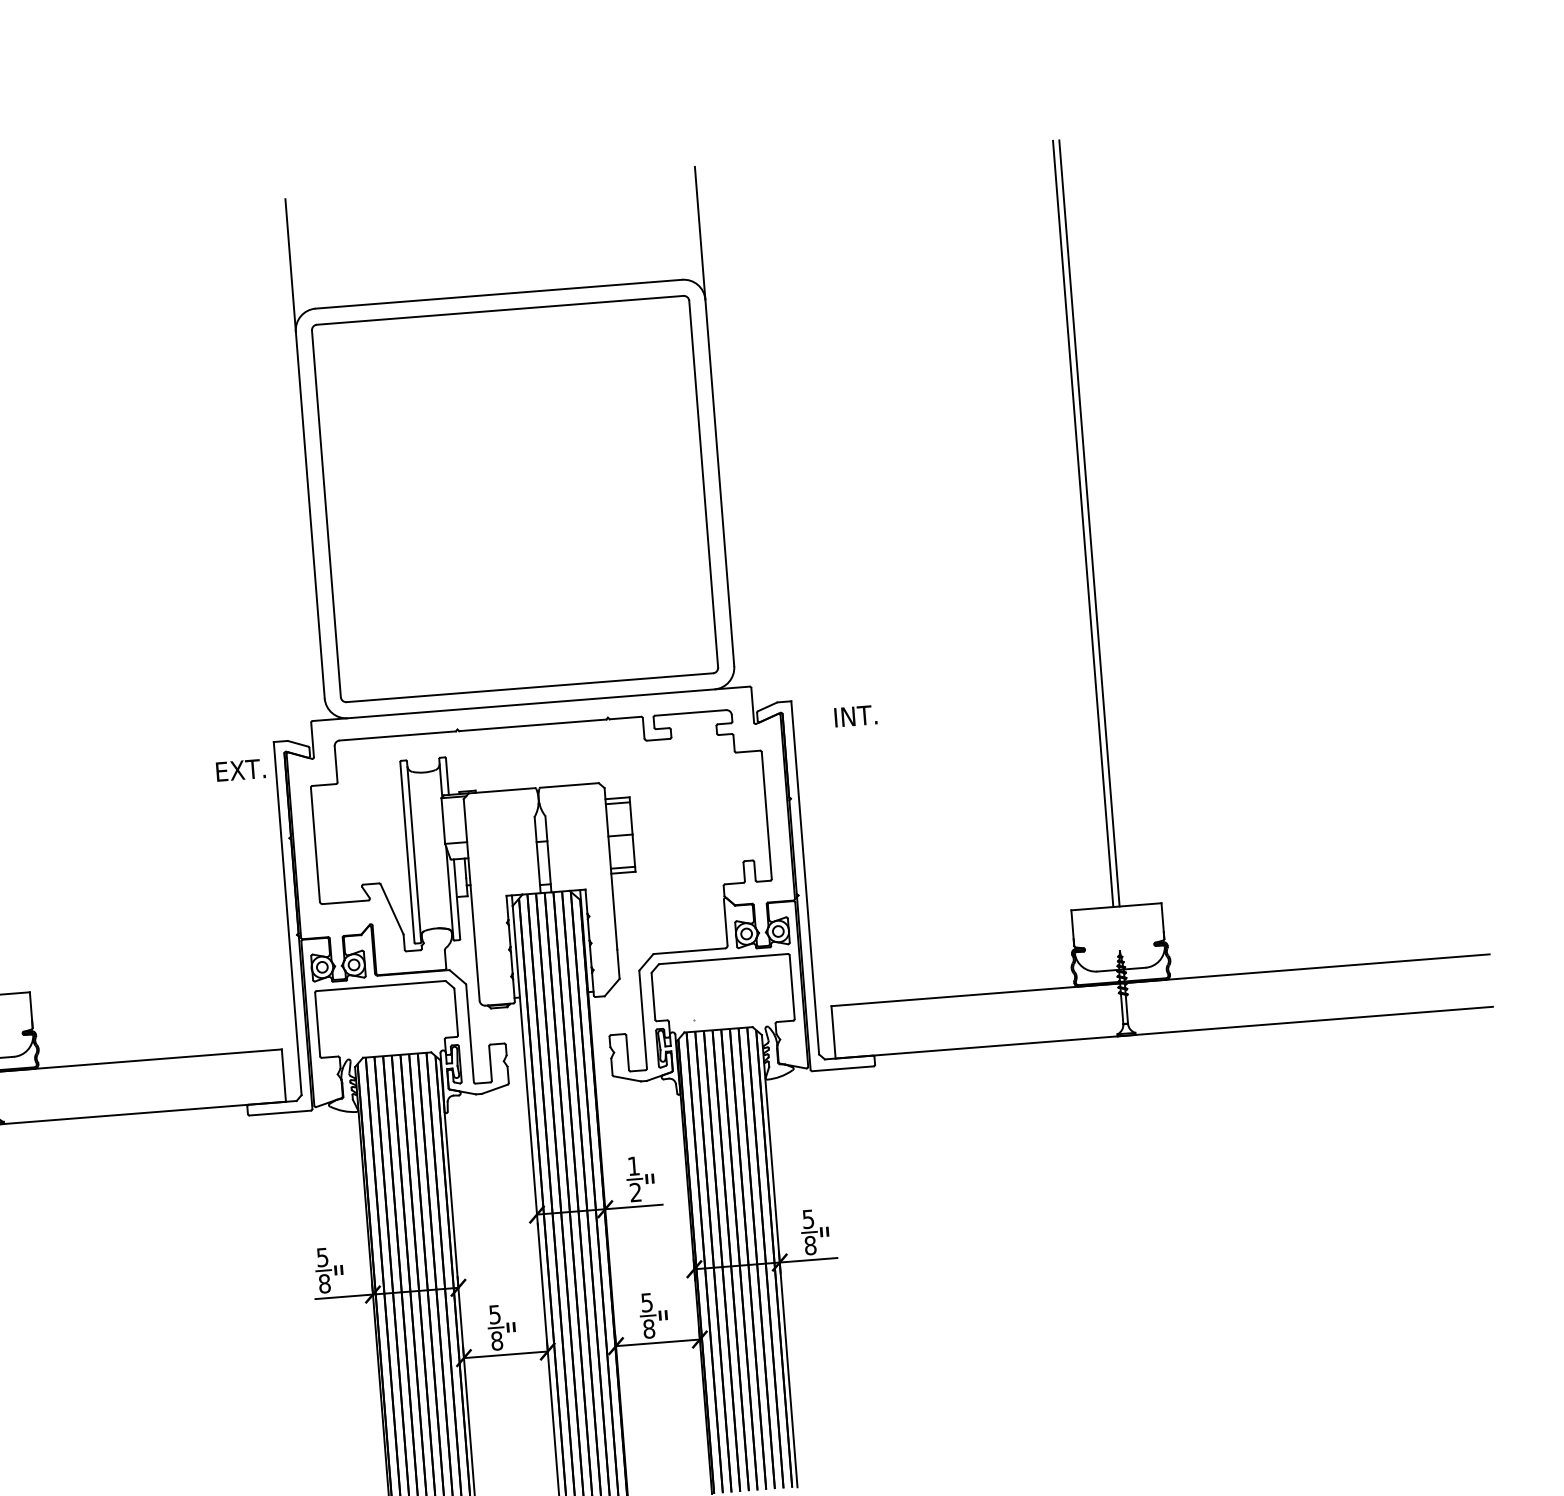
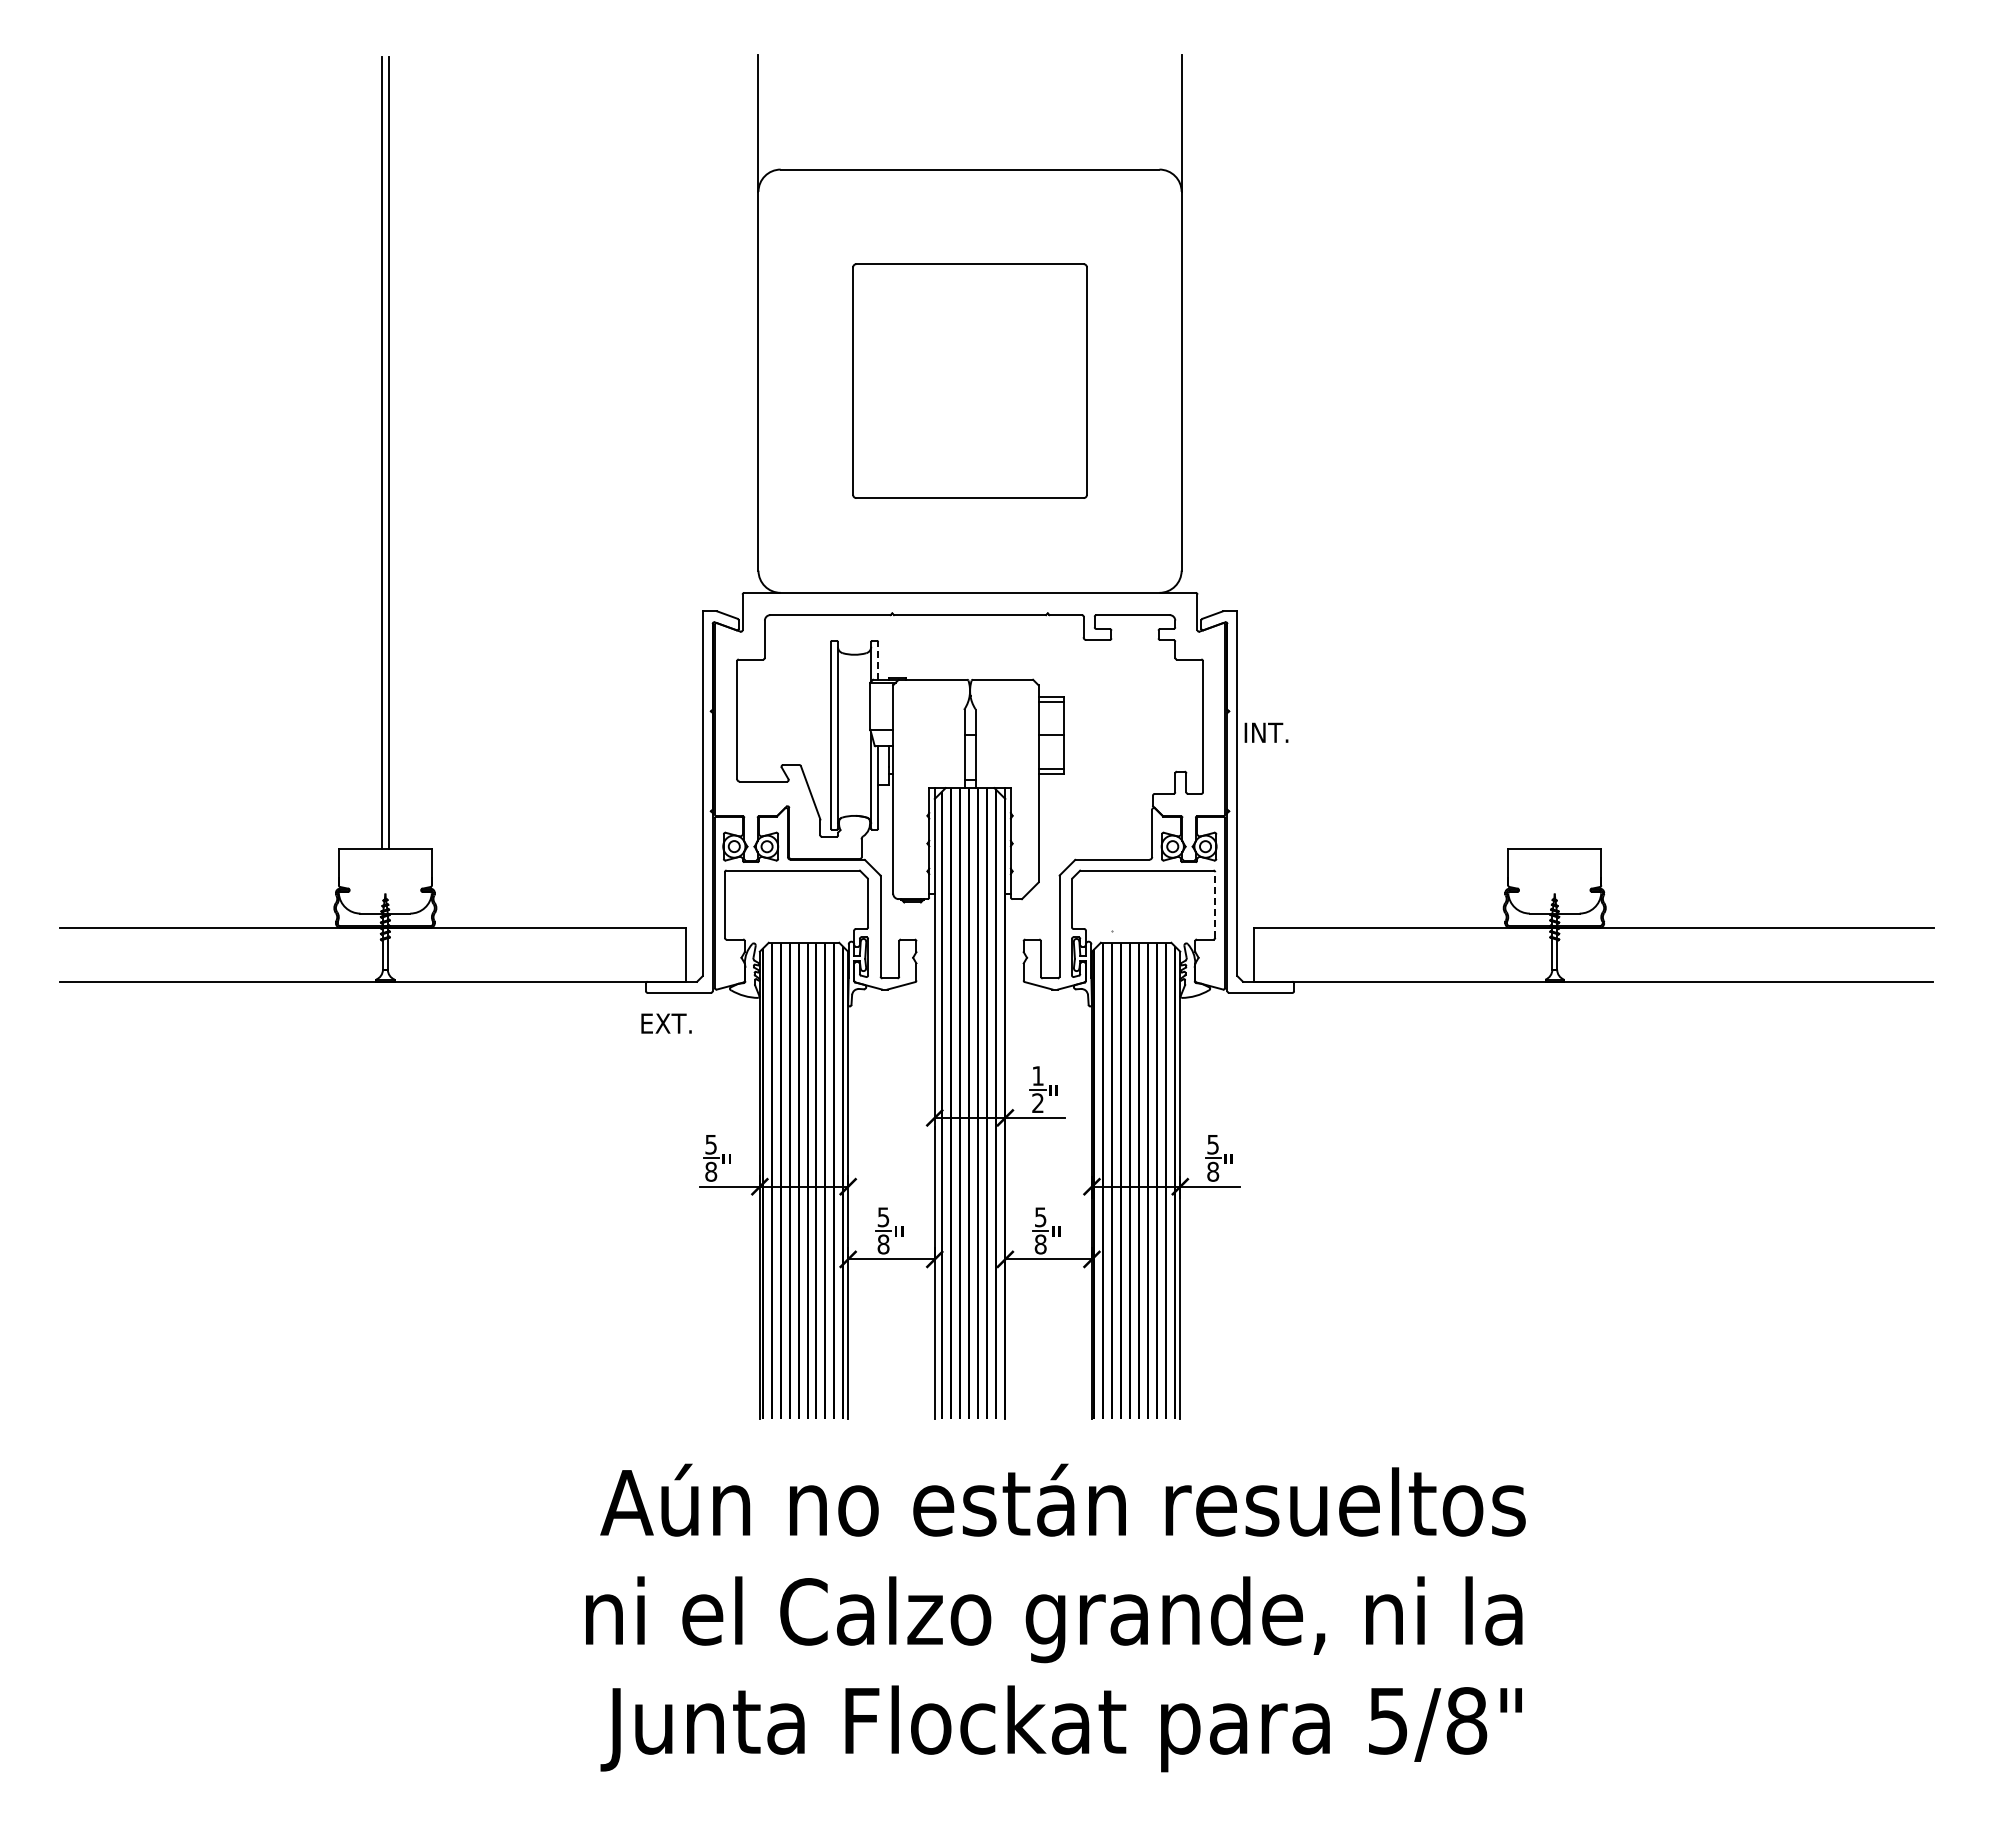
part: (514, 498) -> (969, 380), size x0.6
line: (1083, 523) -> (1551, 452), removed
line: (1089, 523) -> (1558, 452), removed
text: (855, 715) -> (1266, 732), moved
text: (240, 770) -> (666, 1023), moved
line: (447, 776) -> (878, 660), solid -> dashed
line: (792, 987) -> (1215, 905), solid -> dashed

